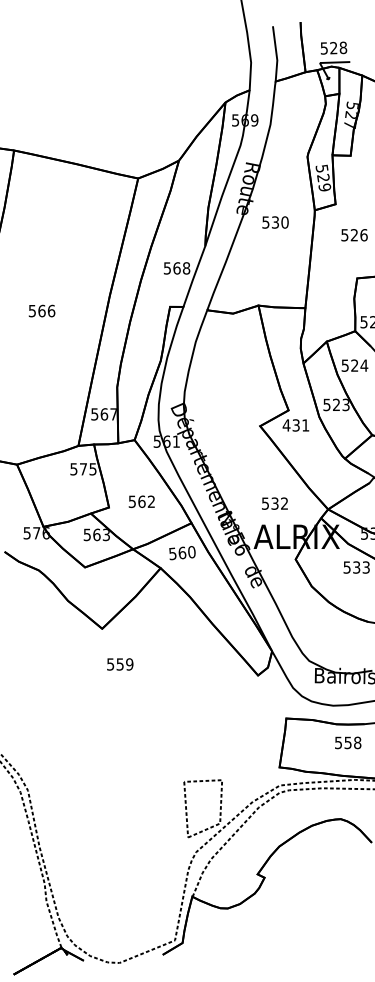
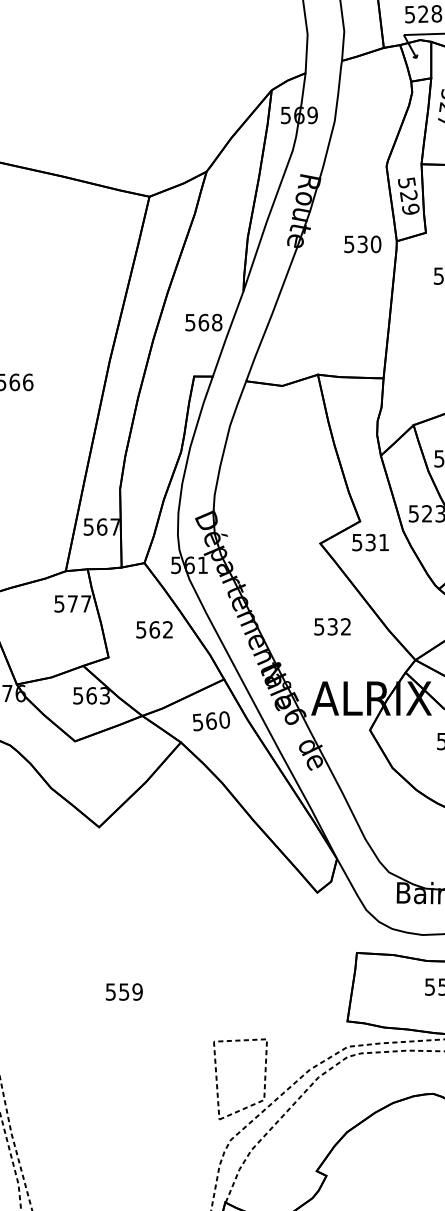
text: (275, 222) -> (362, 244), moved
text: (286, 425) -> (357, 542), 431 -> 531
text: (92, 469) -> (85, 604), 575 -> 577
text: (141, 501) -> (154, 629), moved
text: (274, 503) -> (331, 626), moved
text: (120, 664) -> (124, 992), moved

